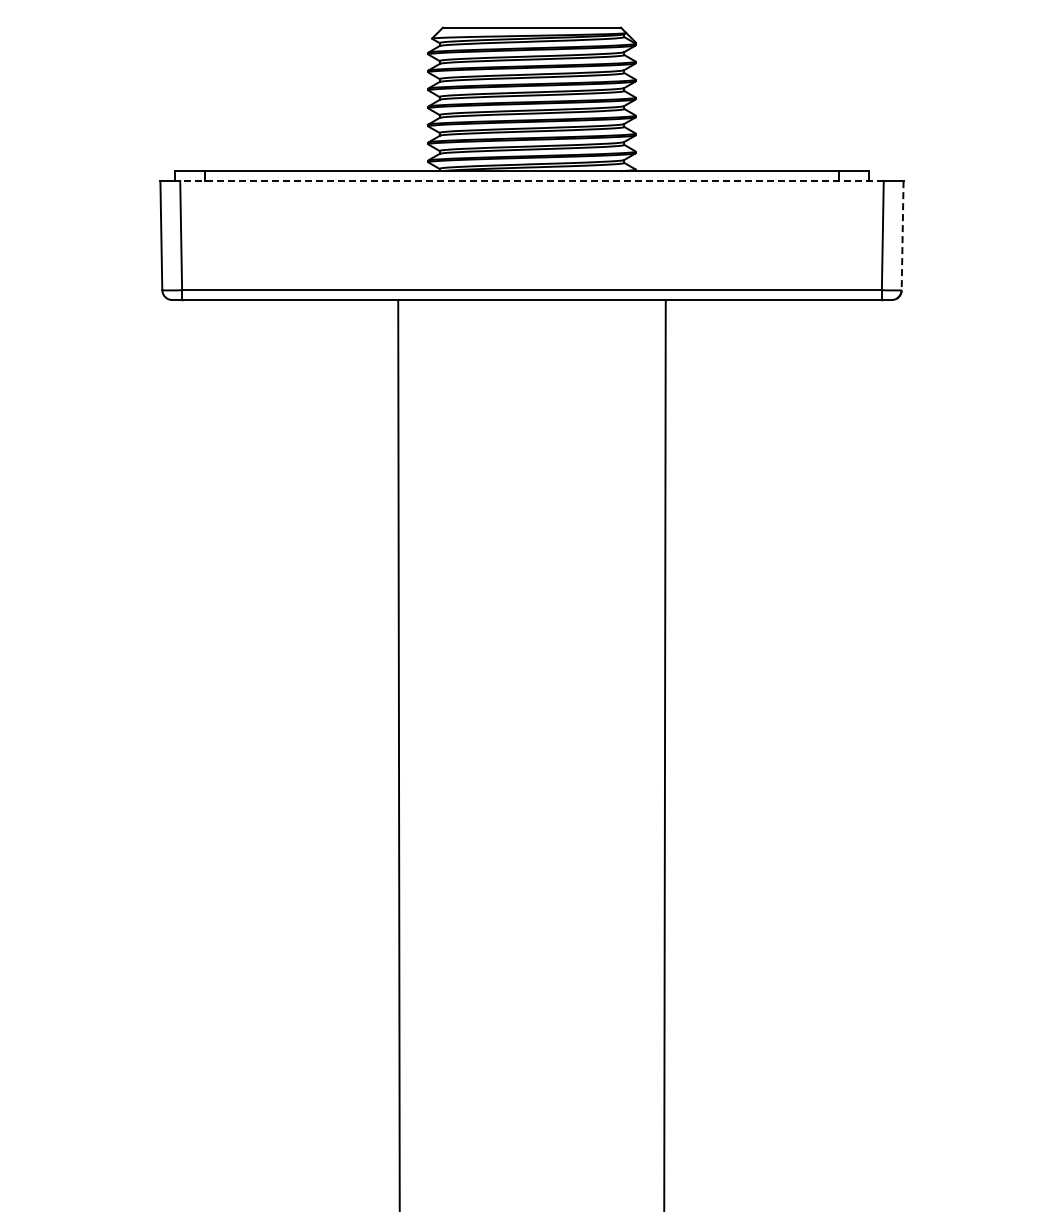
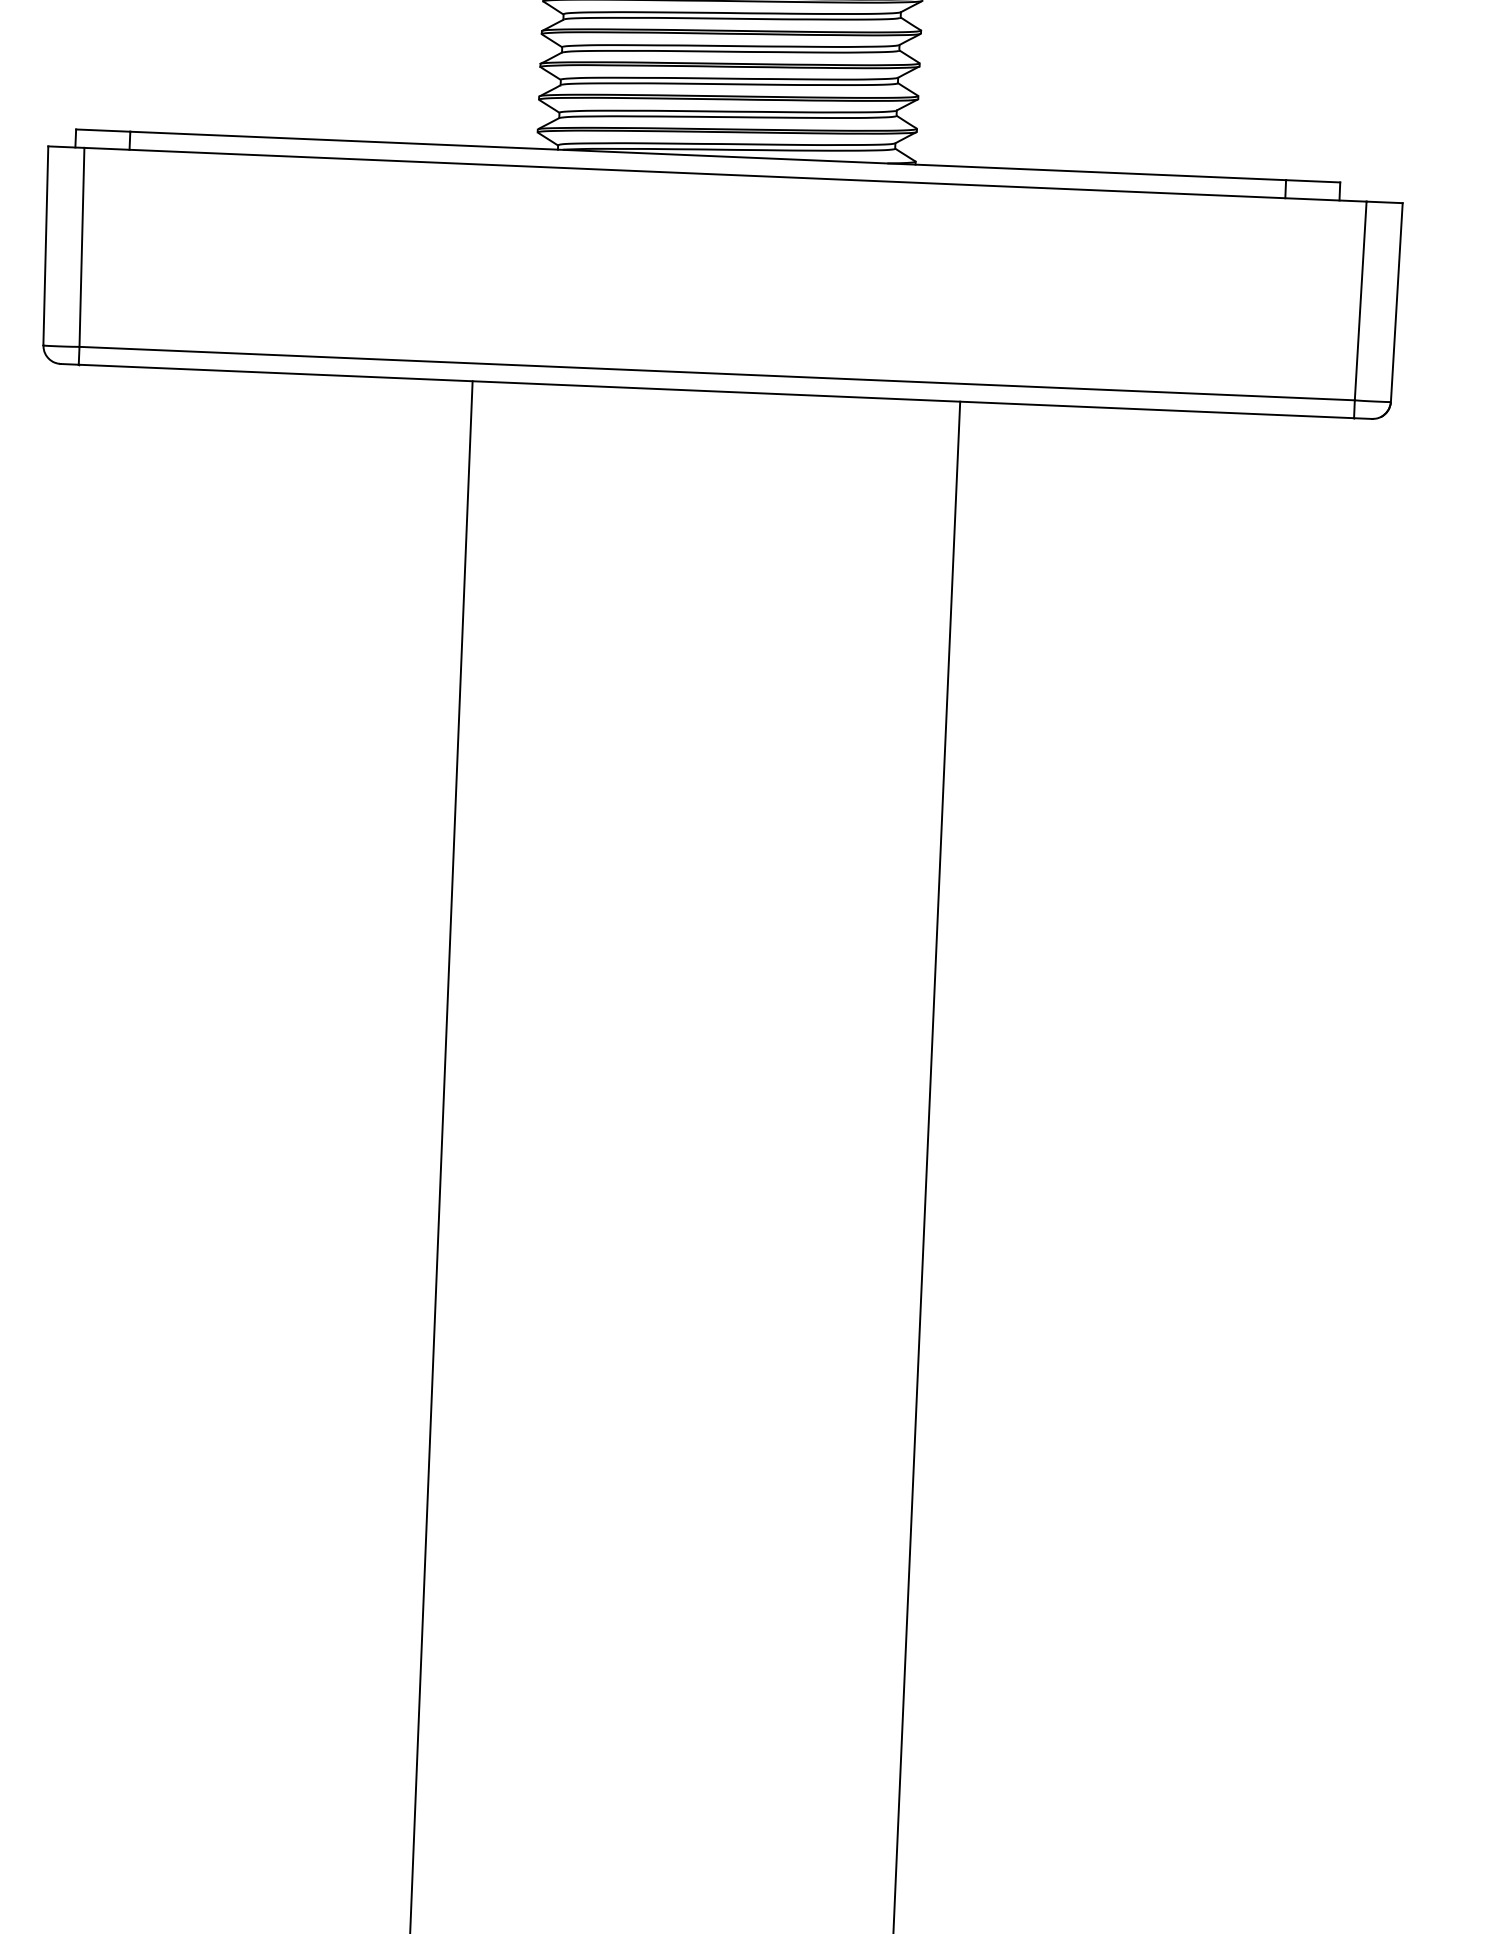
line: (531, 181) -> (724, 175), dashed -> solid
line: (902, 235) -> (1396, 302), dashed -> solid

